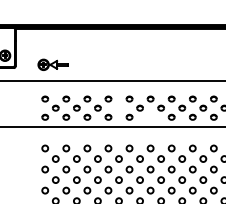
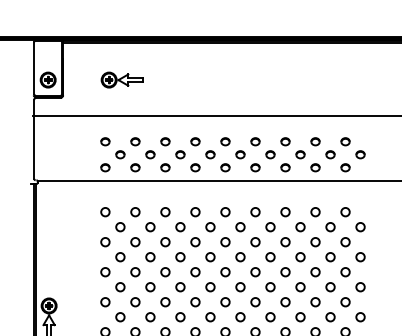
part: (52, 64) -> (121, 79), moved
part: (119, 108) -> (210, 154), added
part: (150, 117) -> (255, 167), added

